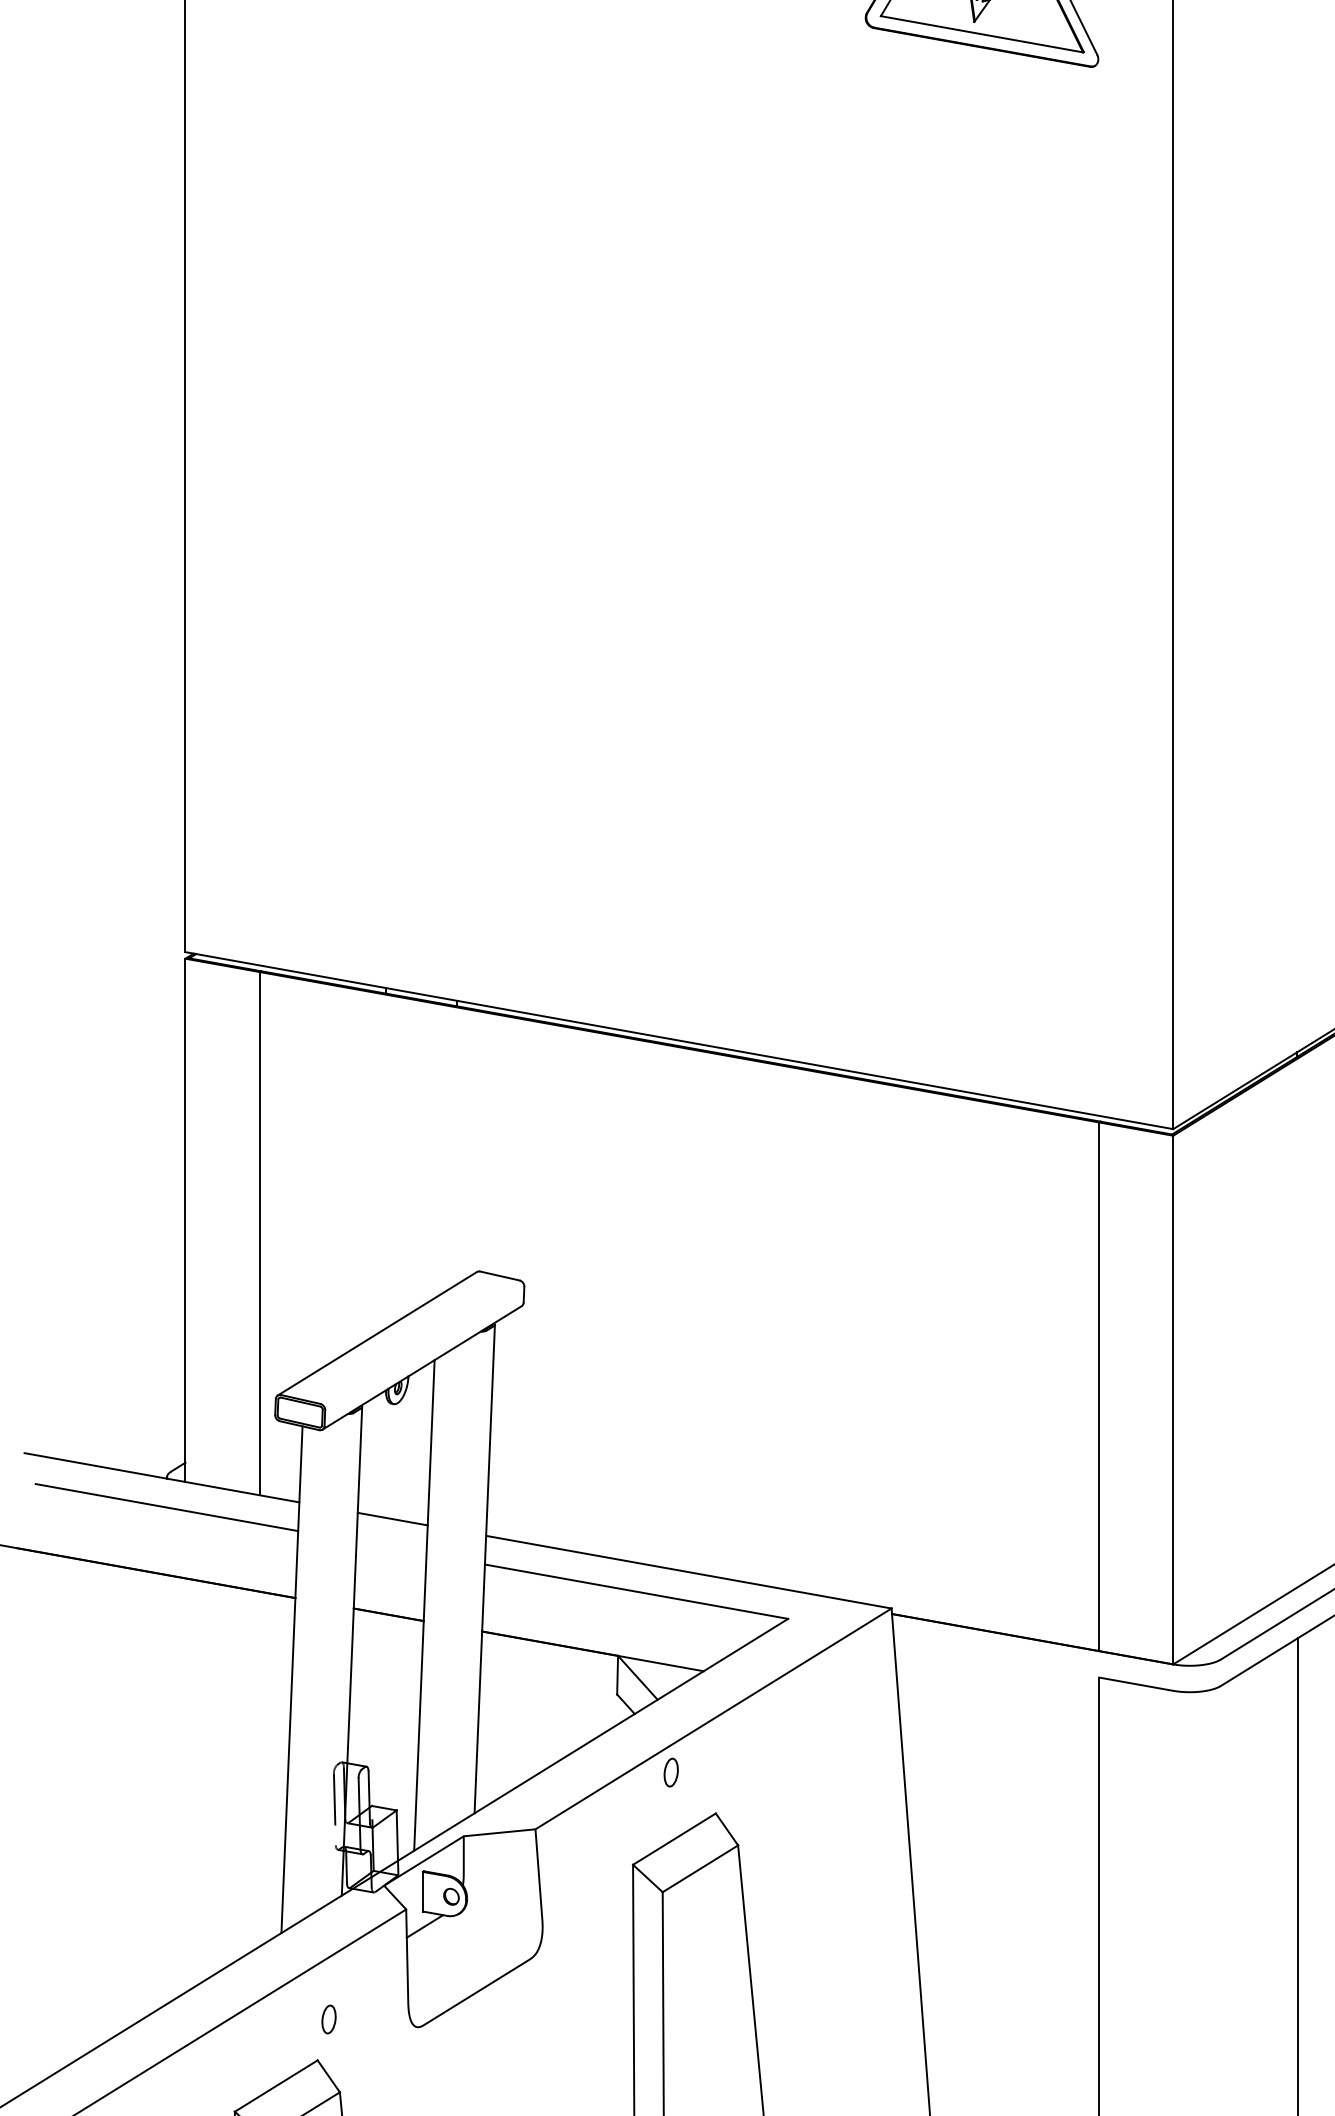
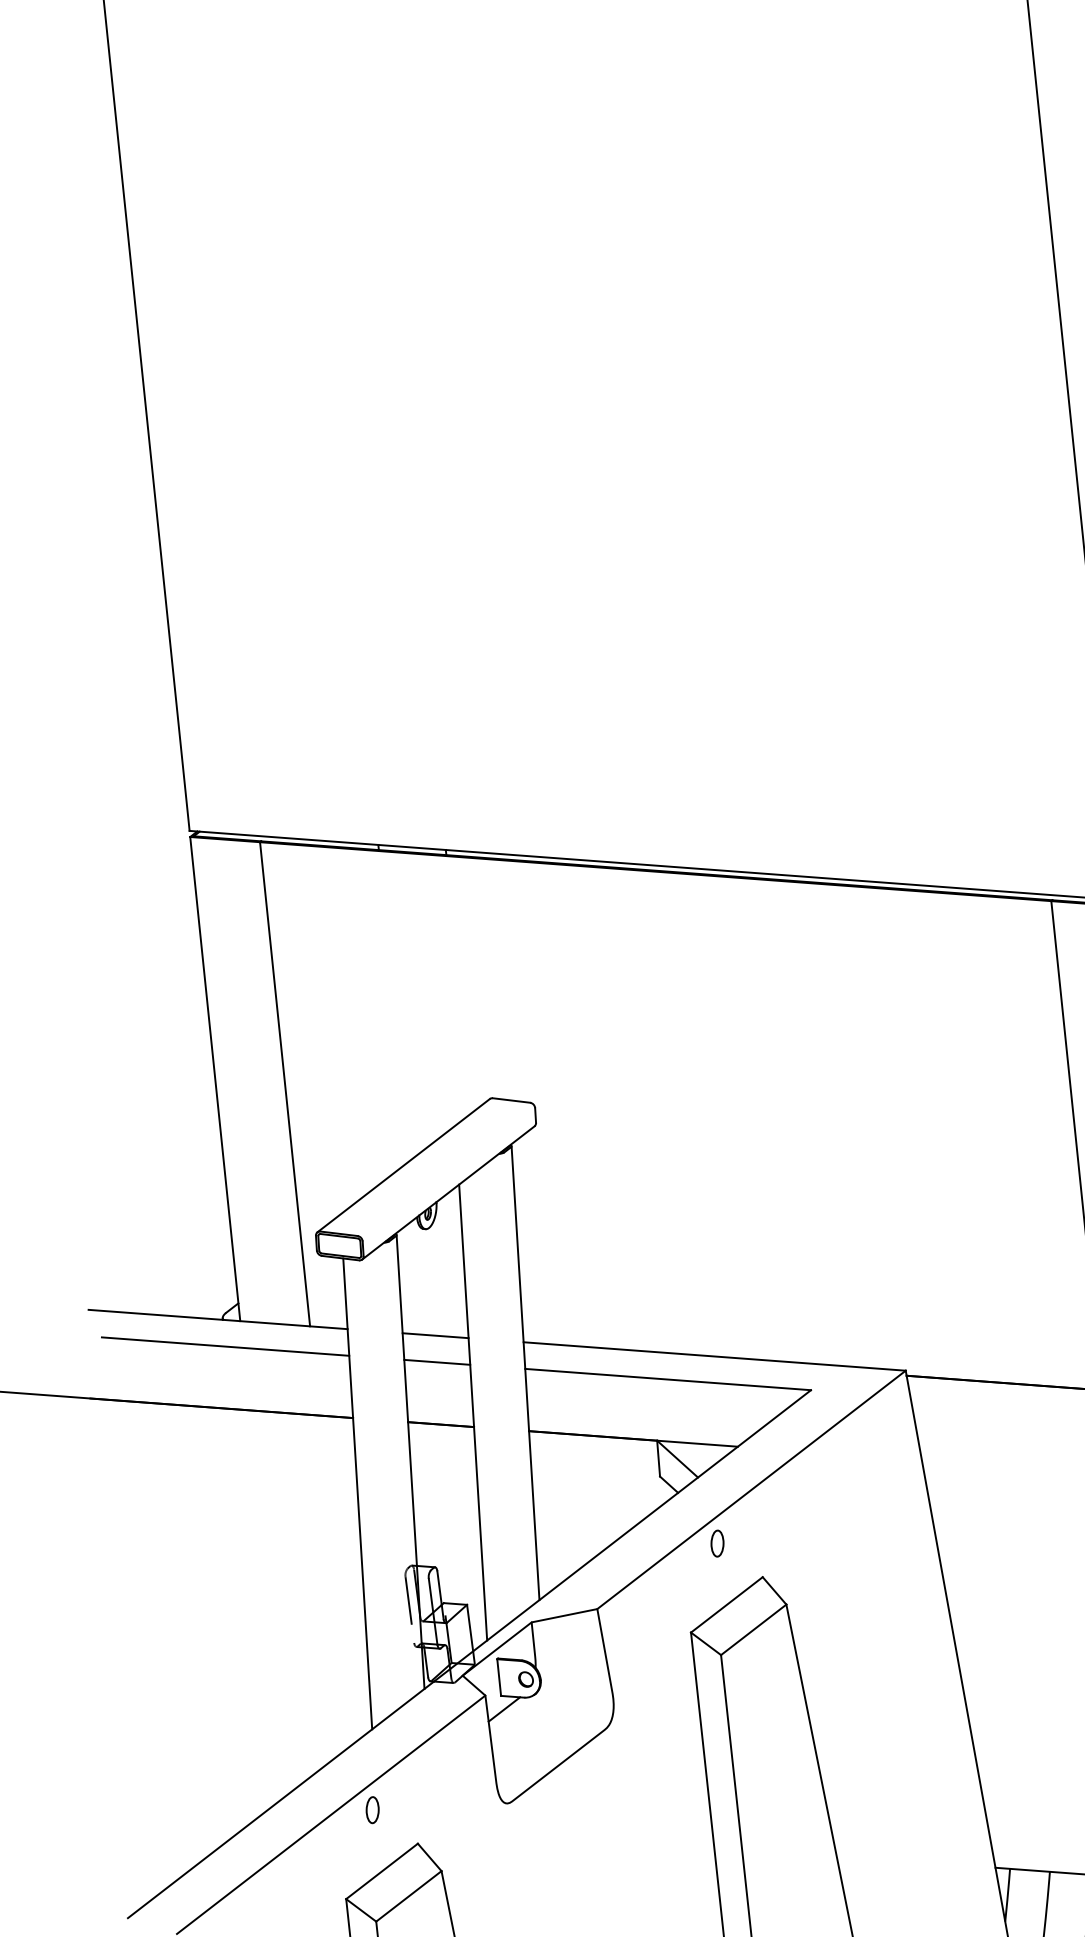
line: (391, 1547) -> (437, 1362), added
part: (328, 2019) -> (372, 1810), moved

